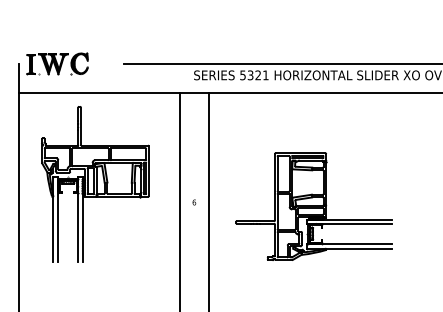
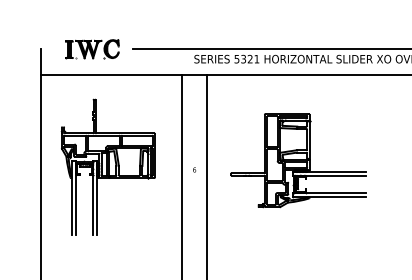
part: (57, 64) -> (92, 49), moved
part: (94, 183) -> (107, 166), moved
part: (313, 206) -> (298, 160), moved

